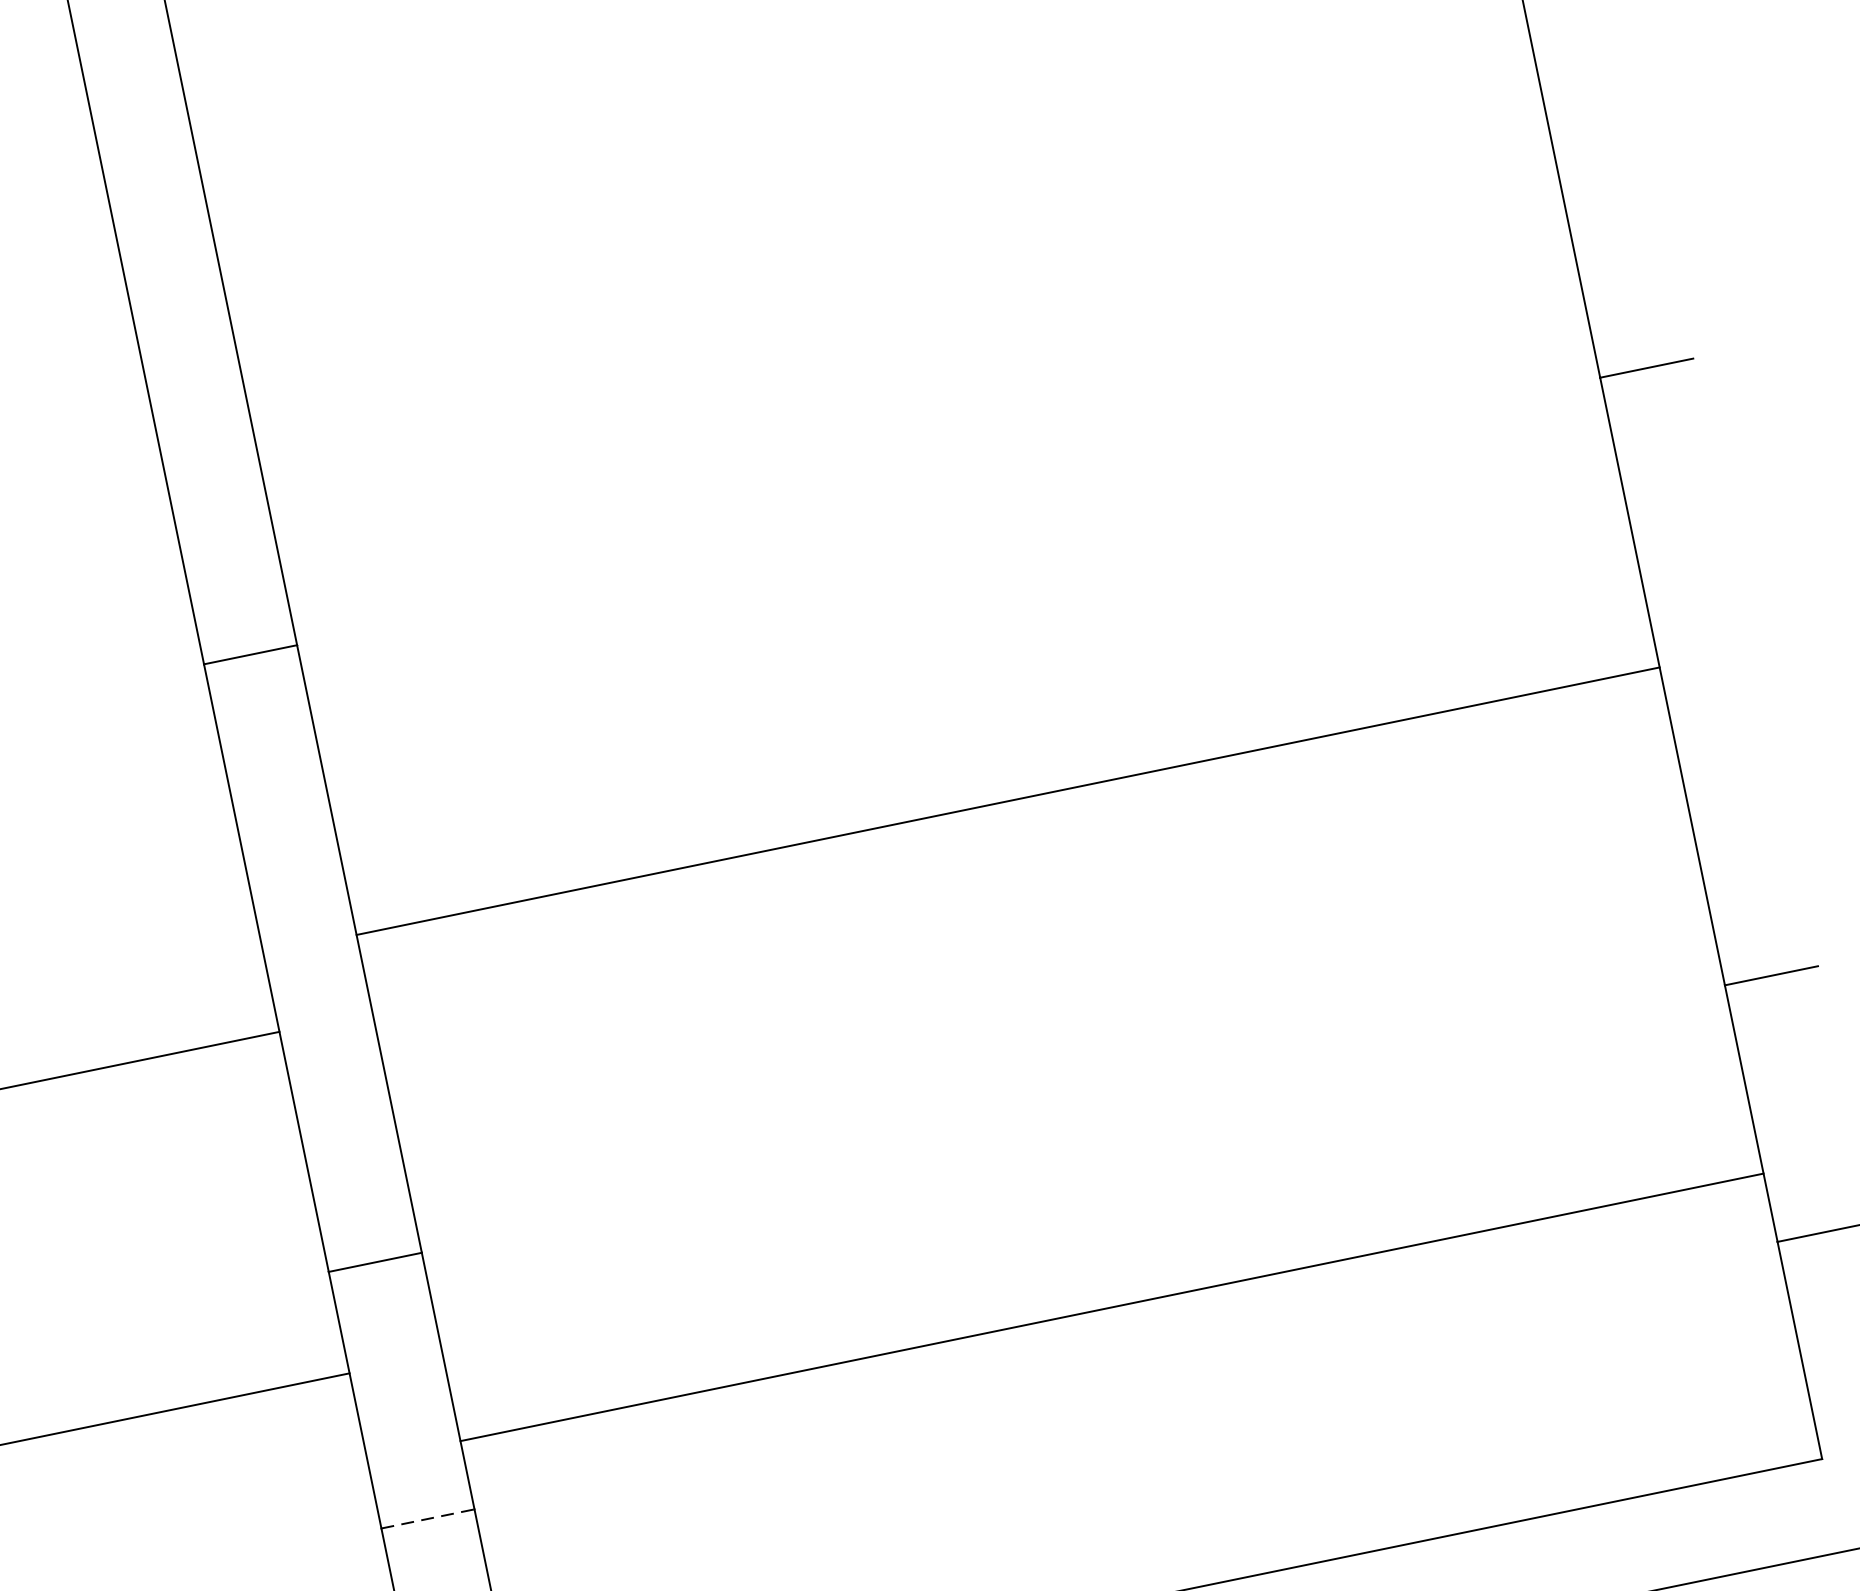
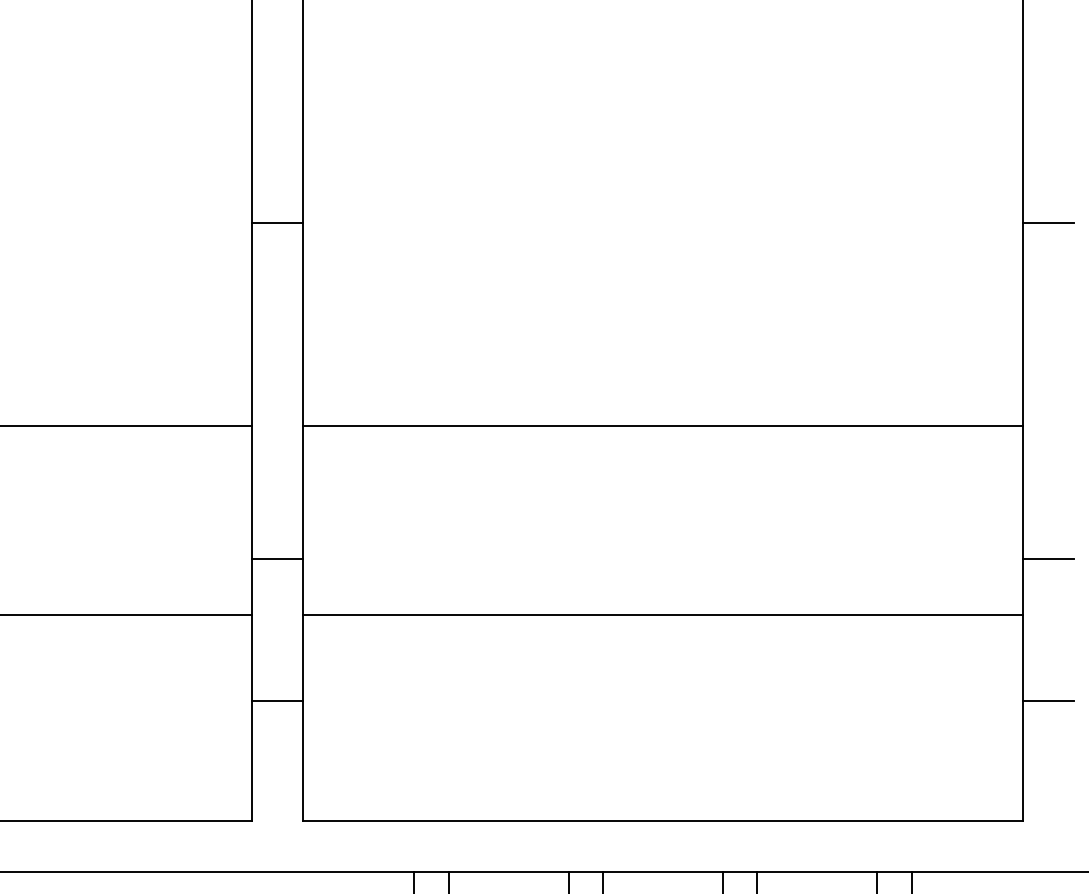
line: (1007, 802) -> (662, 426), moved
line: (1110, 1306) -> (662, 614), moved
line: (428, 1518) -> (277, 700), dashed -> solid

